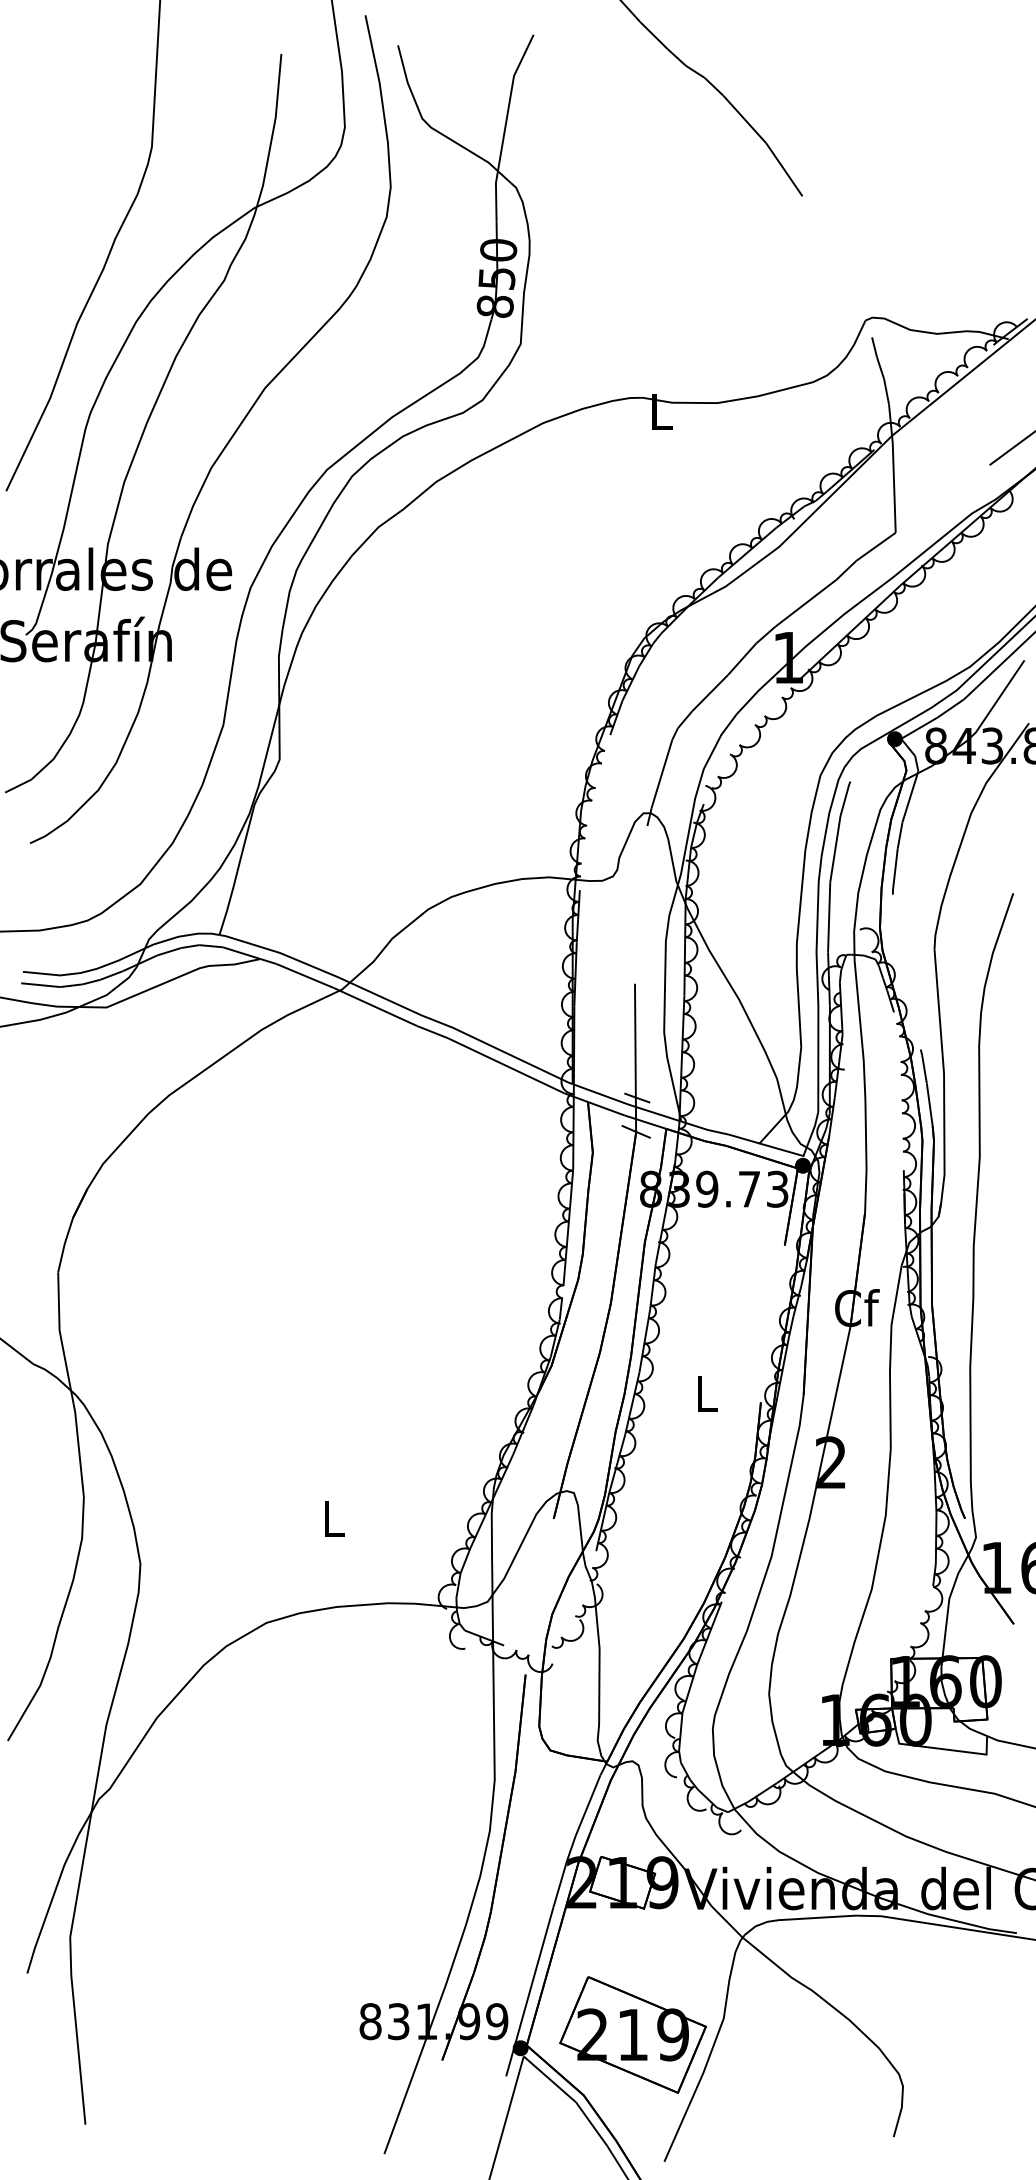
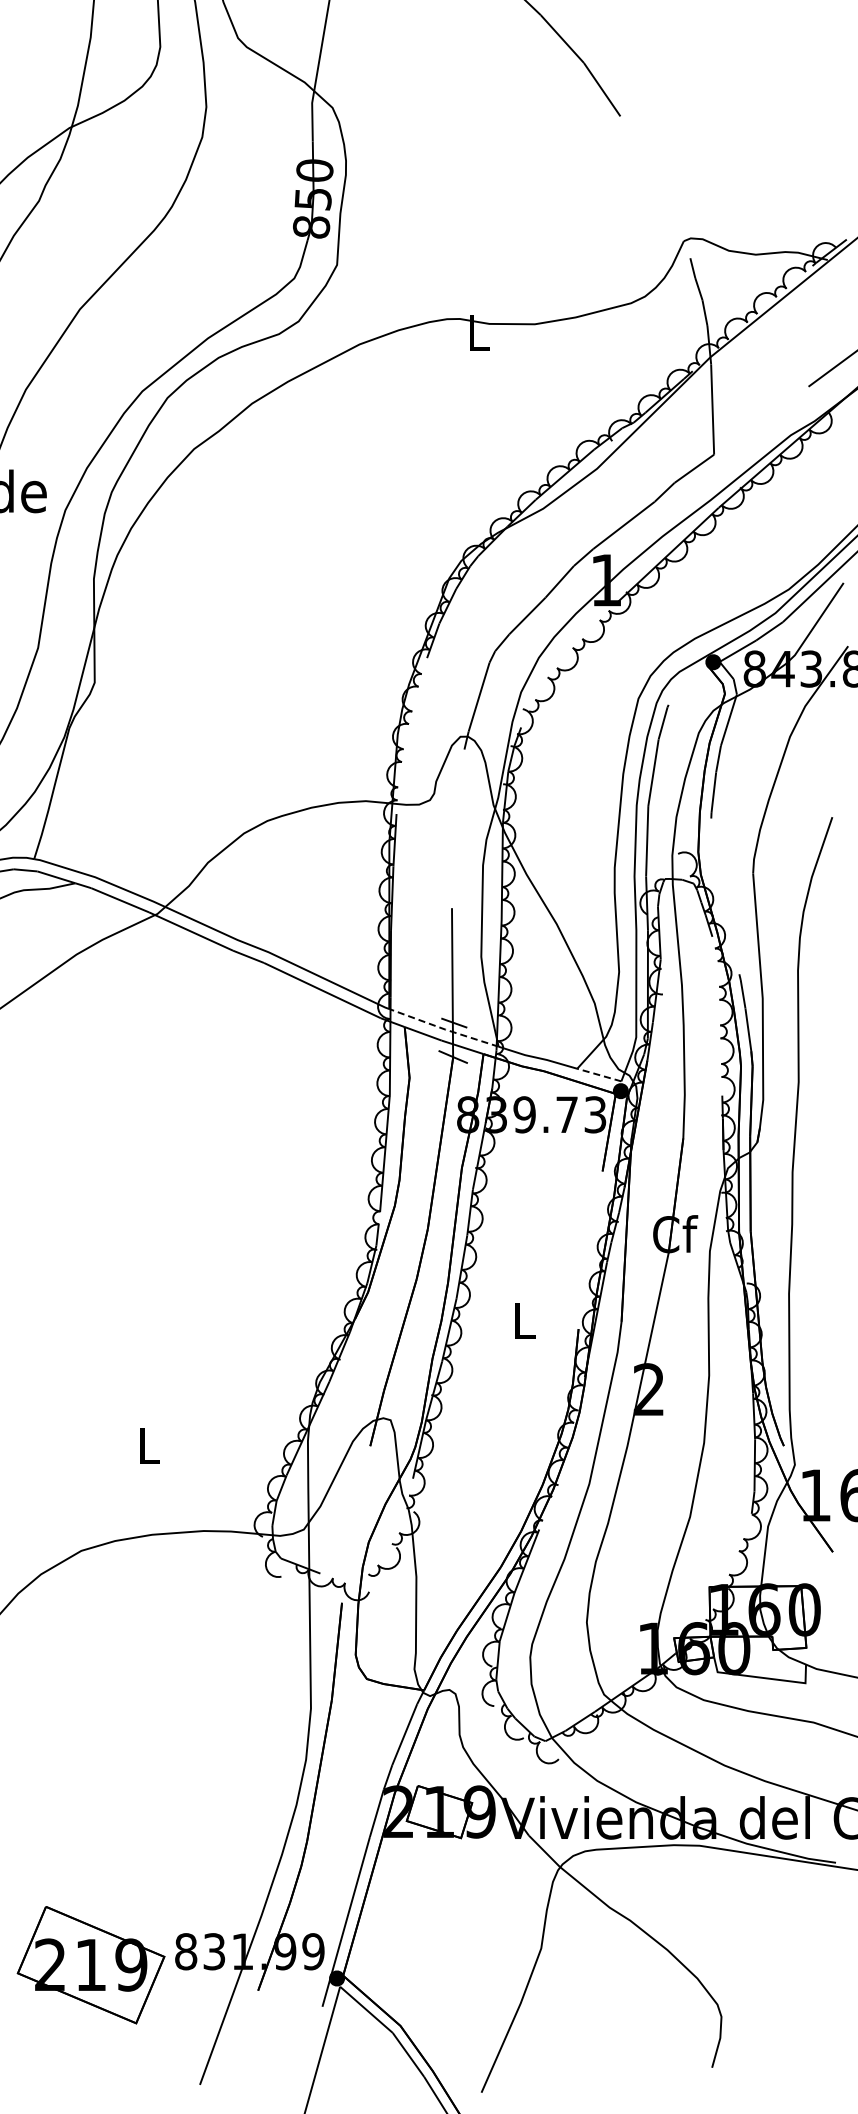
line: (626, 1103) -> (443, 1028), solid -> dashed
line: (781, 1149) -> (599, 1074), solid -> dashed
part: (632, 2034) -> (90, 1964), moved

